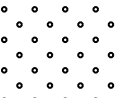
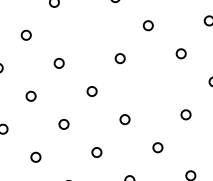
circle: (49, 24) -> (86, 30), removed
circle: (80, 54) -> (153, 85), removed

